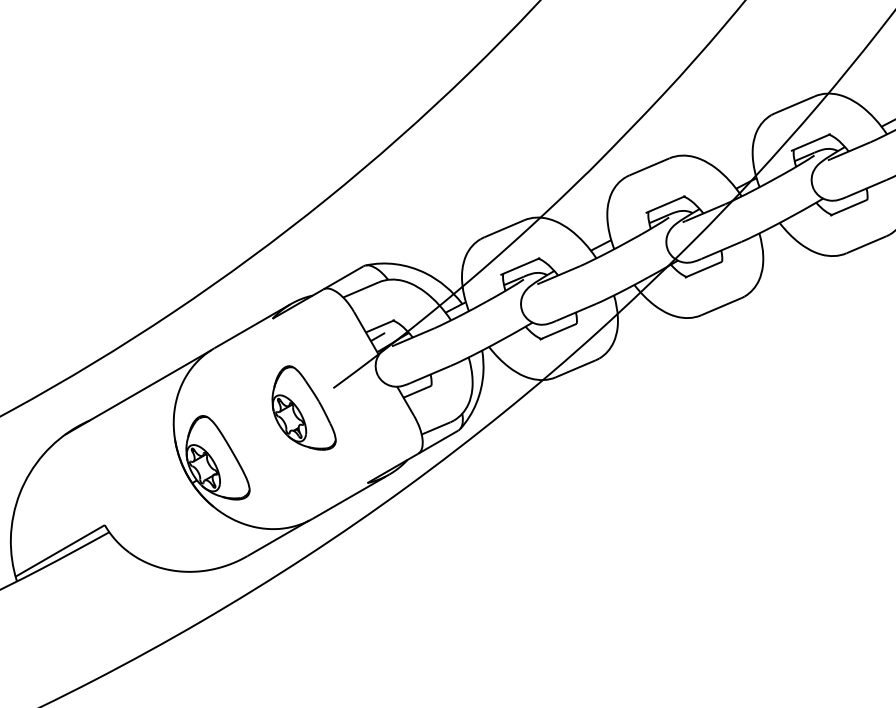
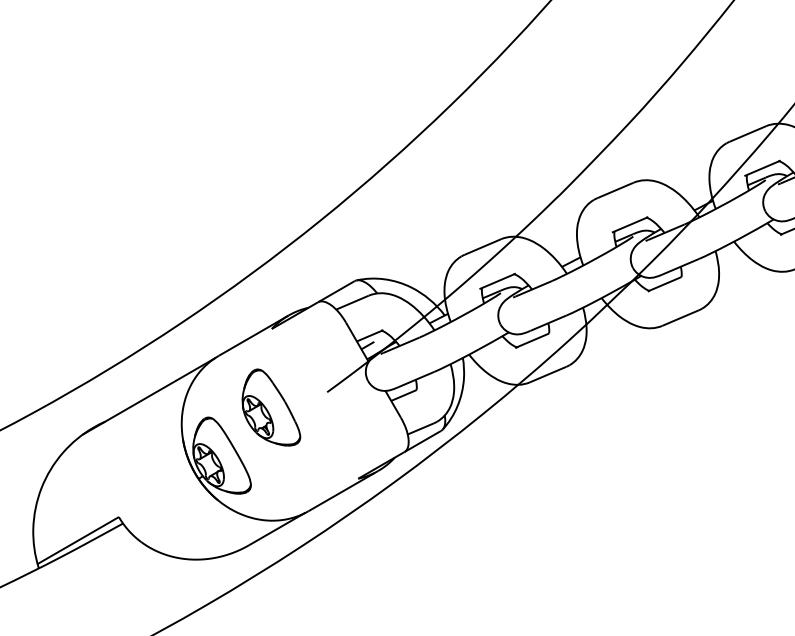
part: (303, 407) -> (270, 407), moved

